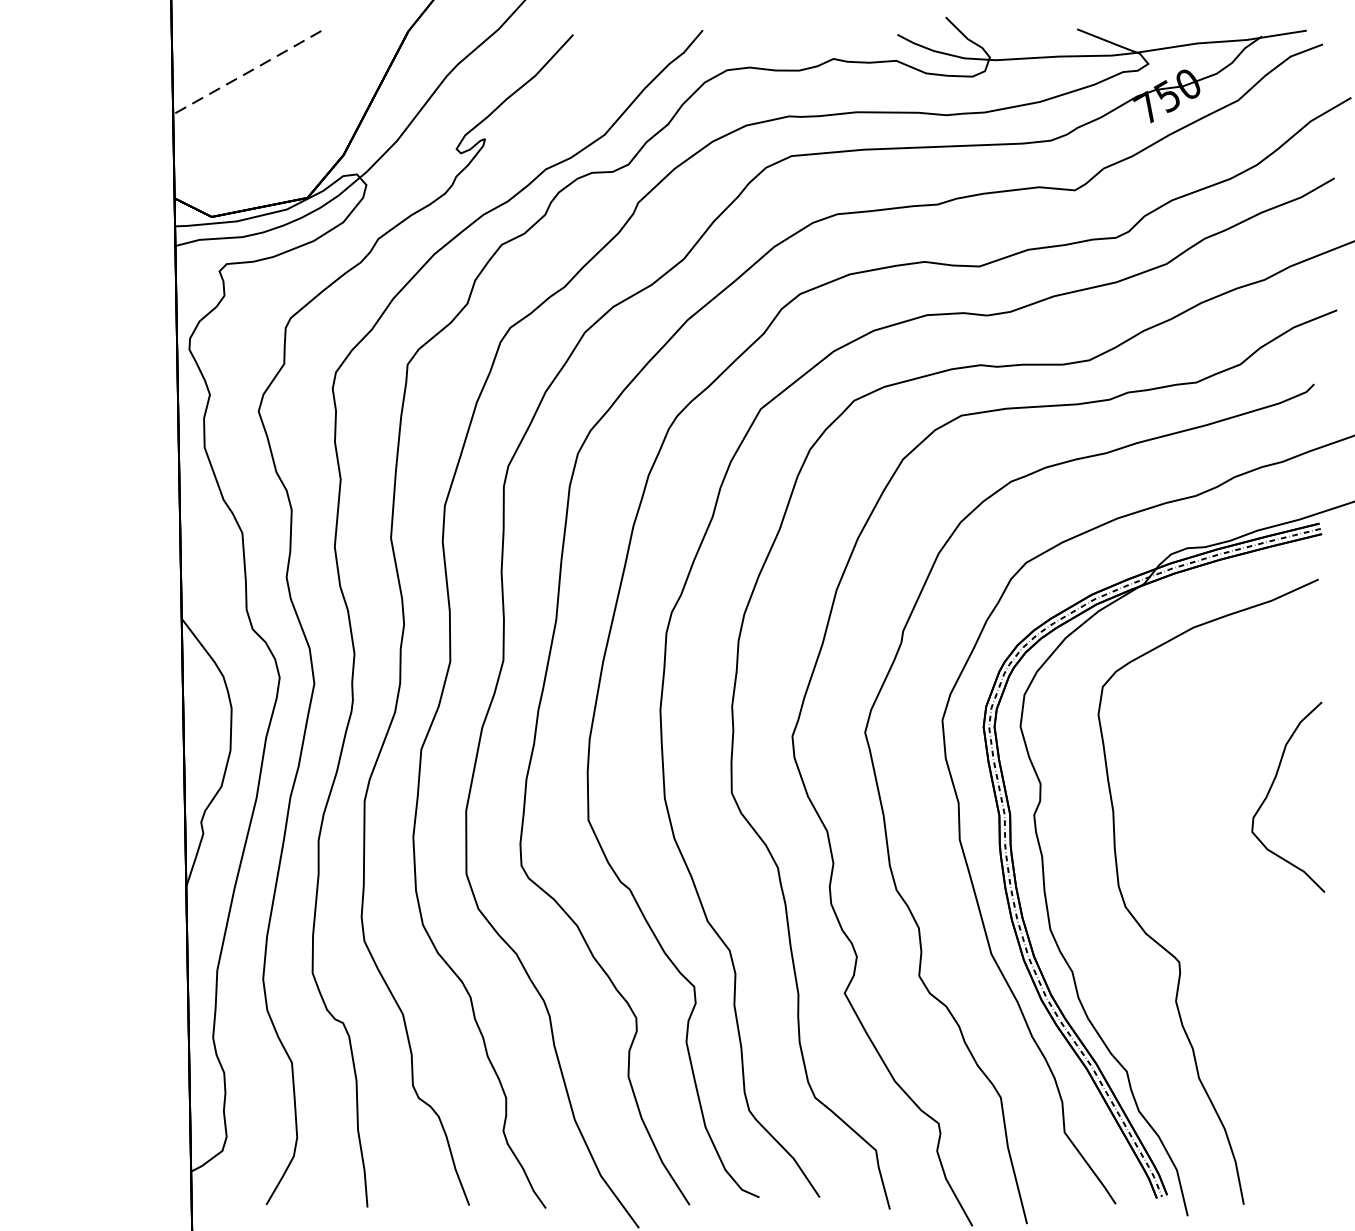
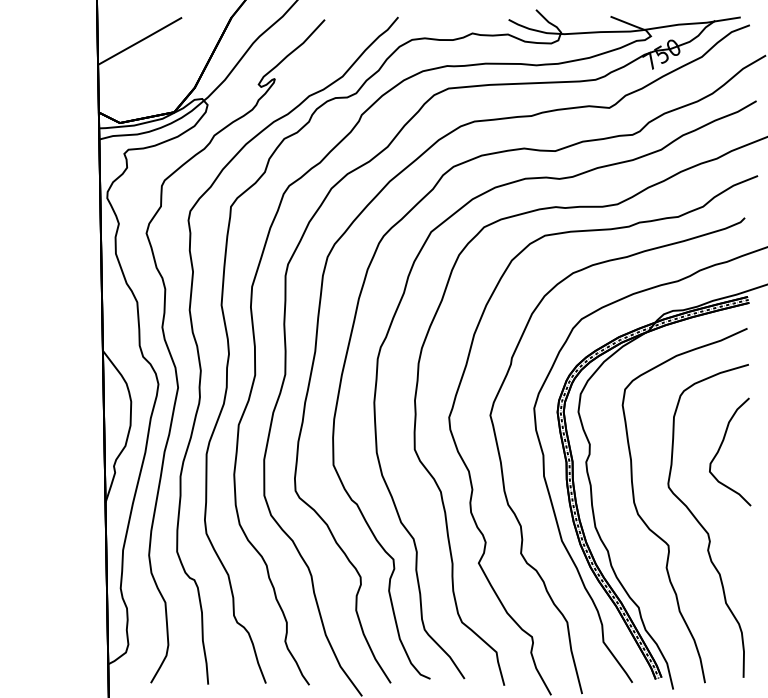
line: (248, 73) -> (140, 41), dashed -> solid
curve: (1239, 926) -> (702, 525), added

